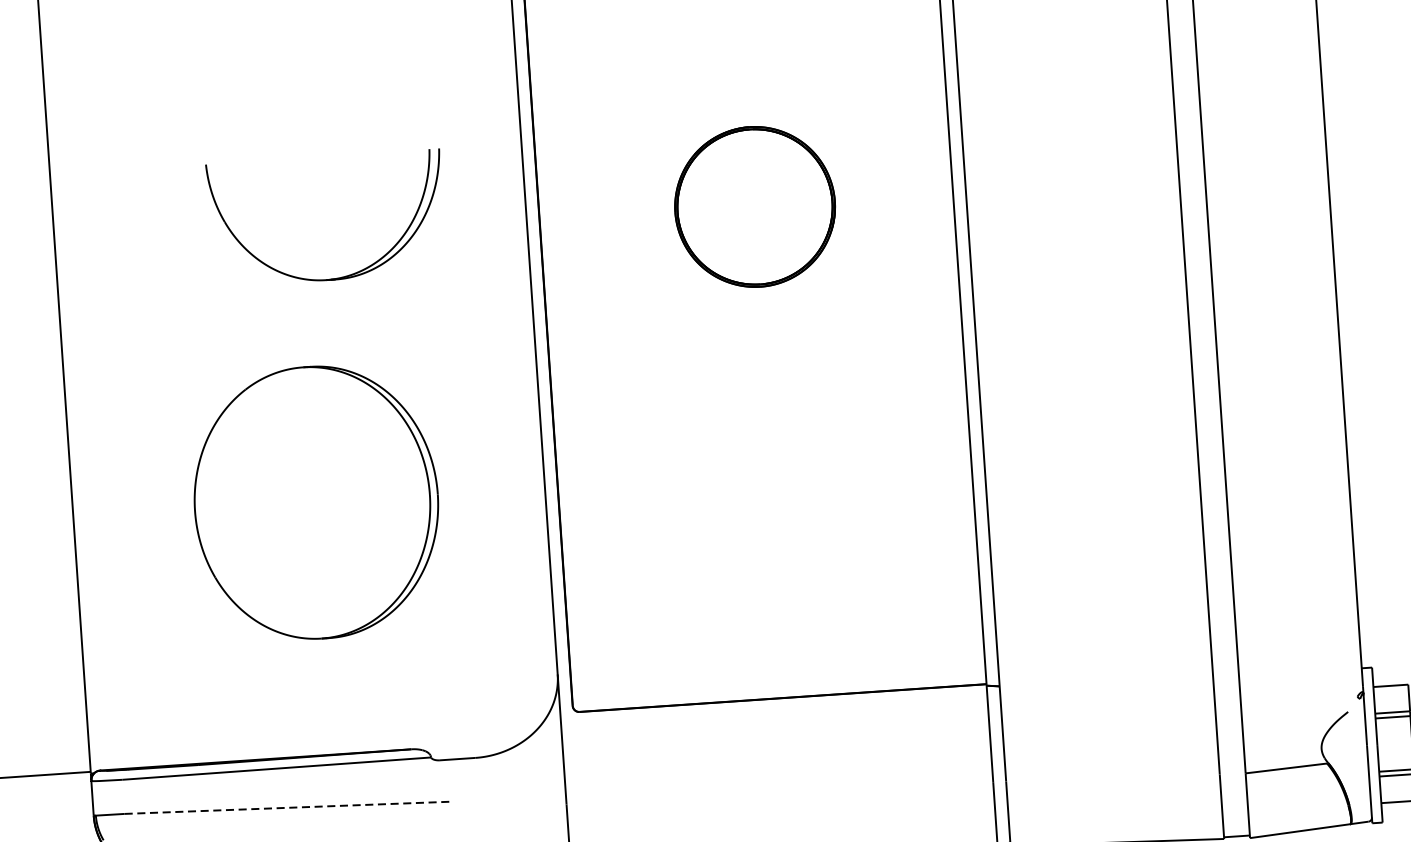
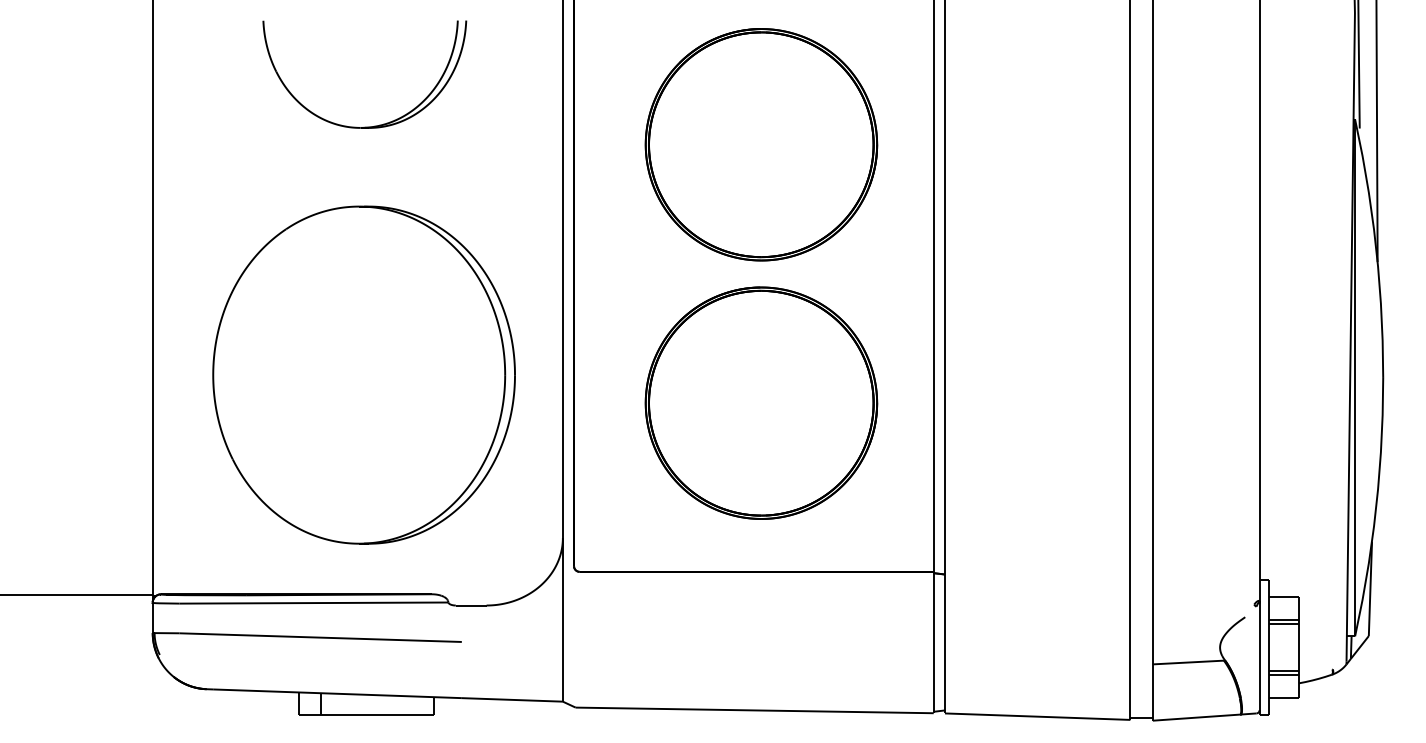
part: (755, 206) -> (761, 144), size x1.67
part: (341, 276) -> (374, 125), moved
part: (315, 502) -> (363, 374), size x1.43
part: (775, 503) -> (761, 402), added
line: (288, 807) -> (321, 637), dashed -> solid

